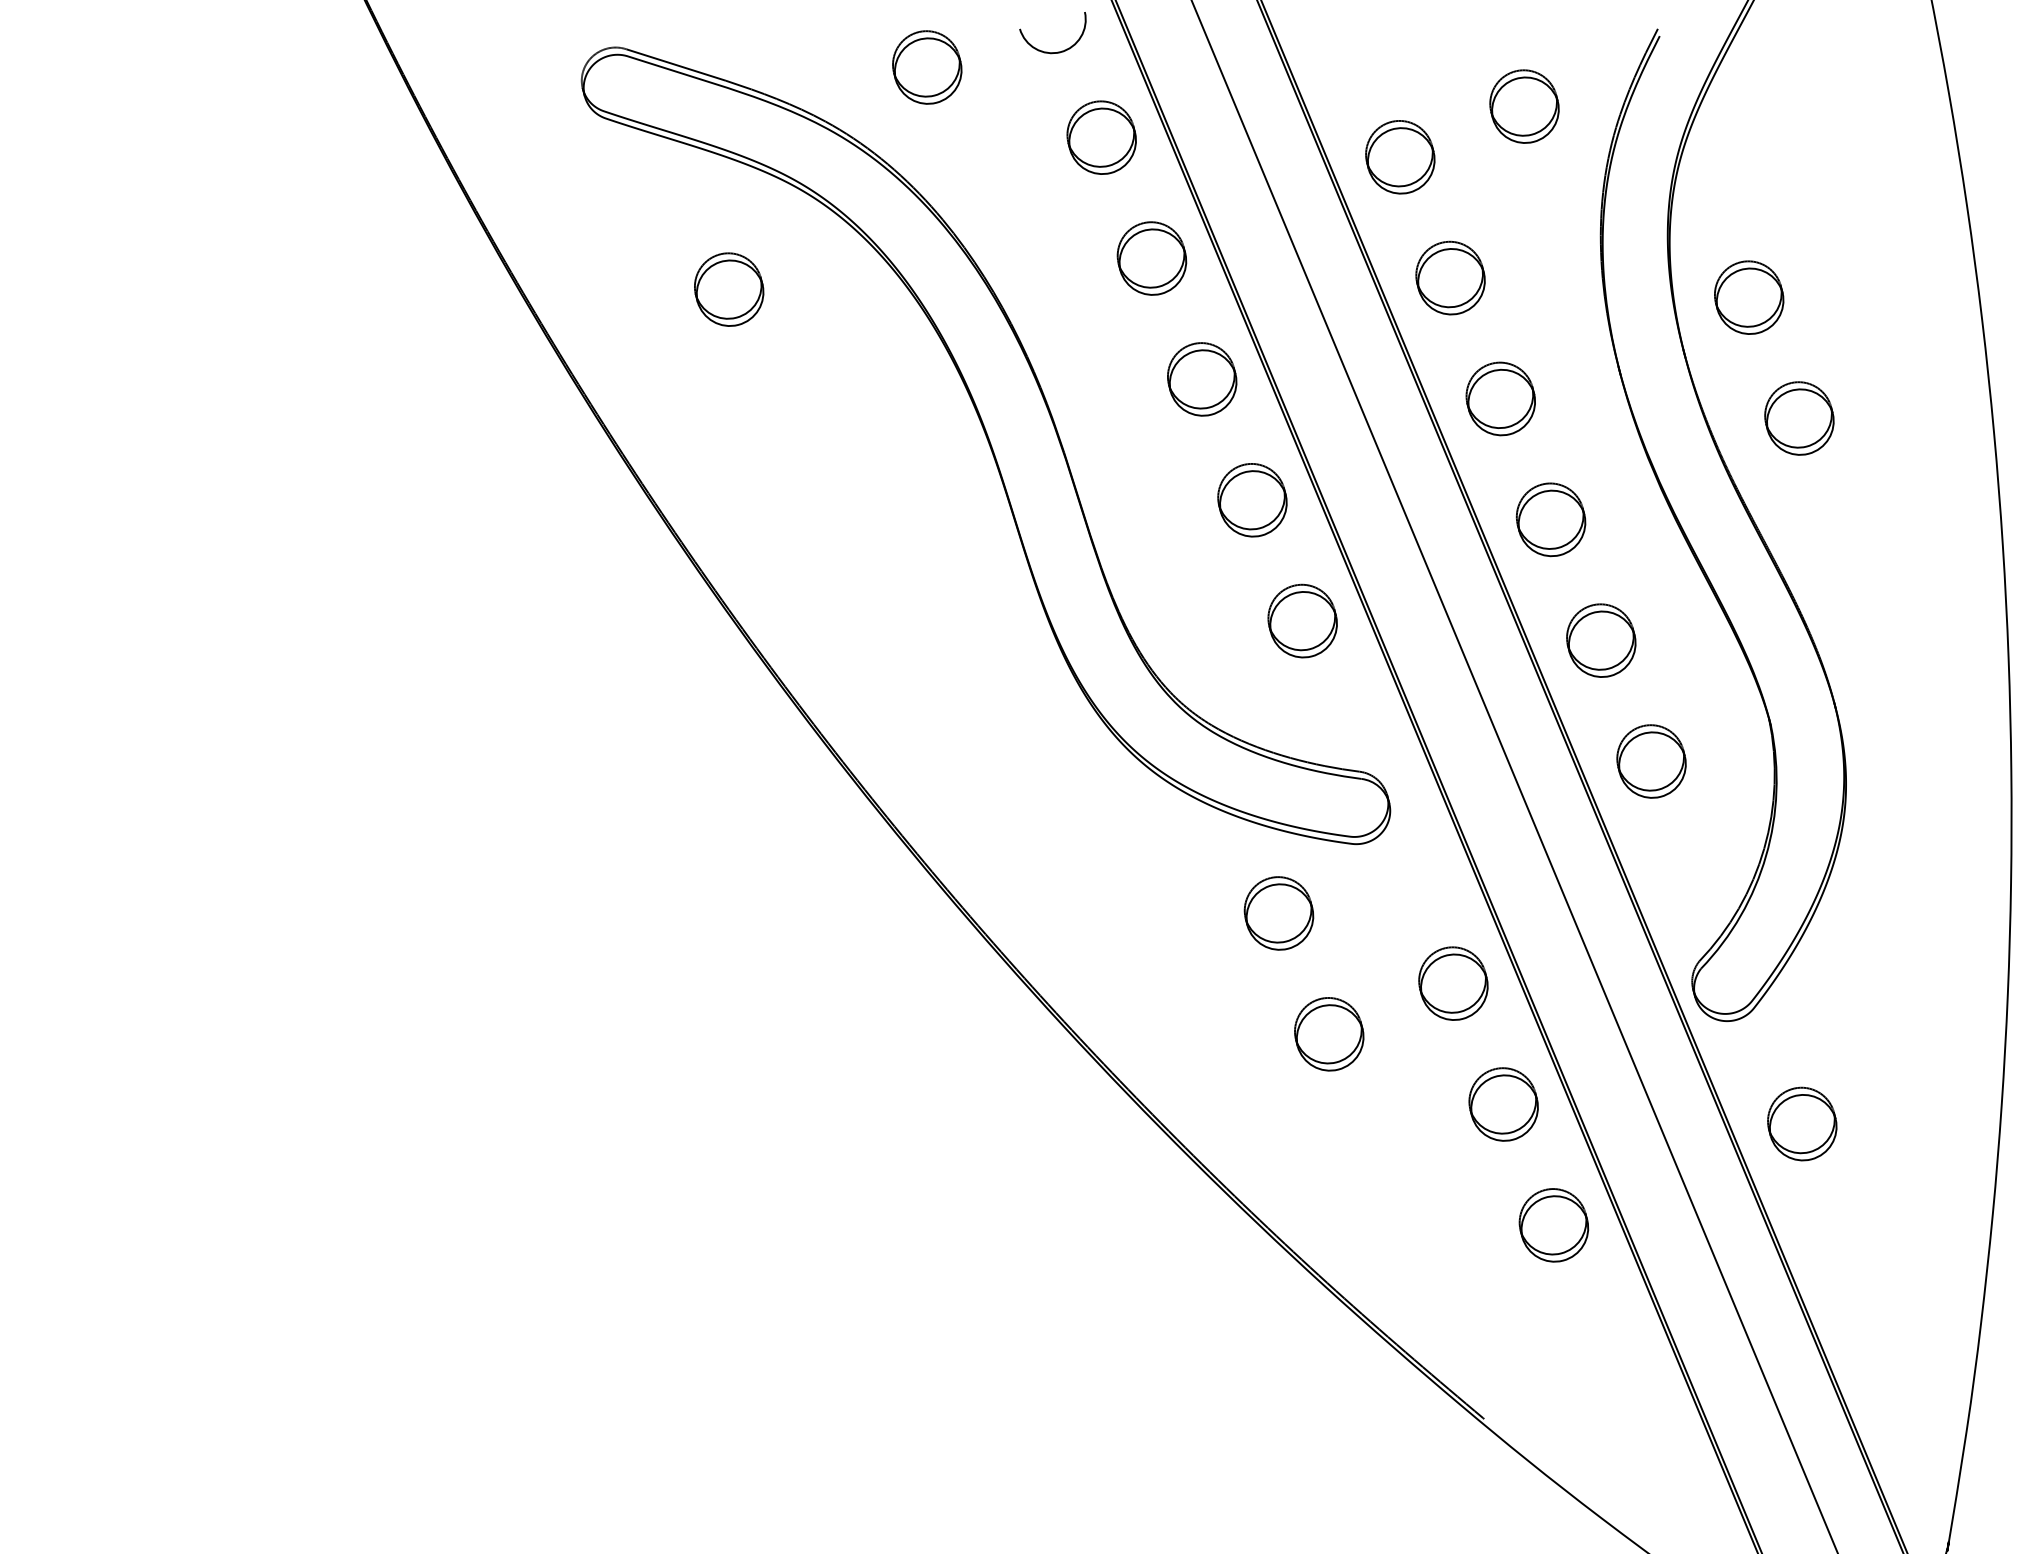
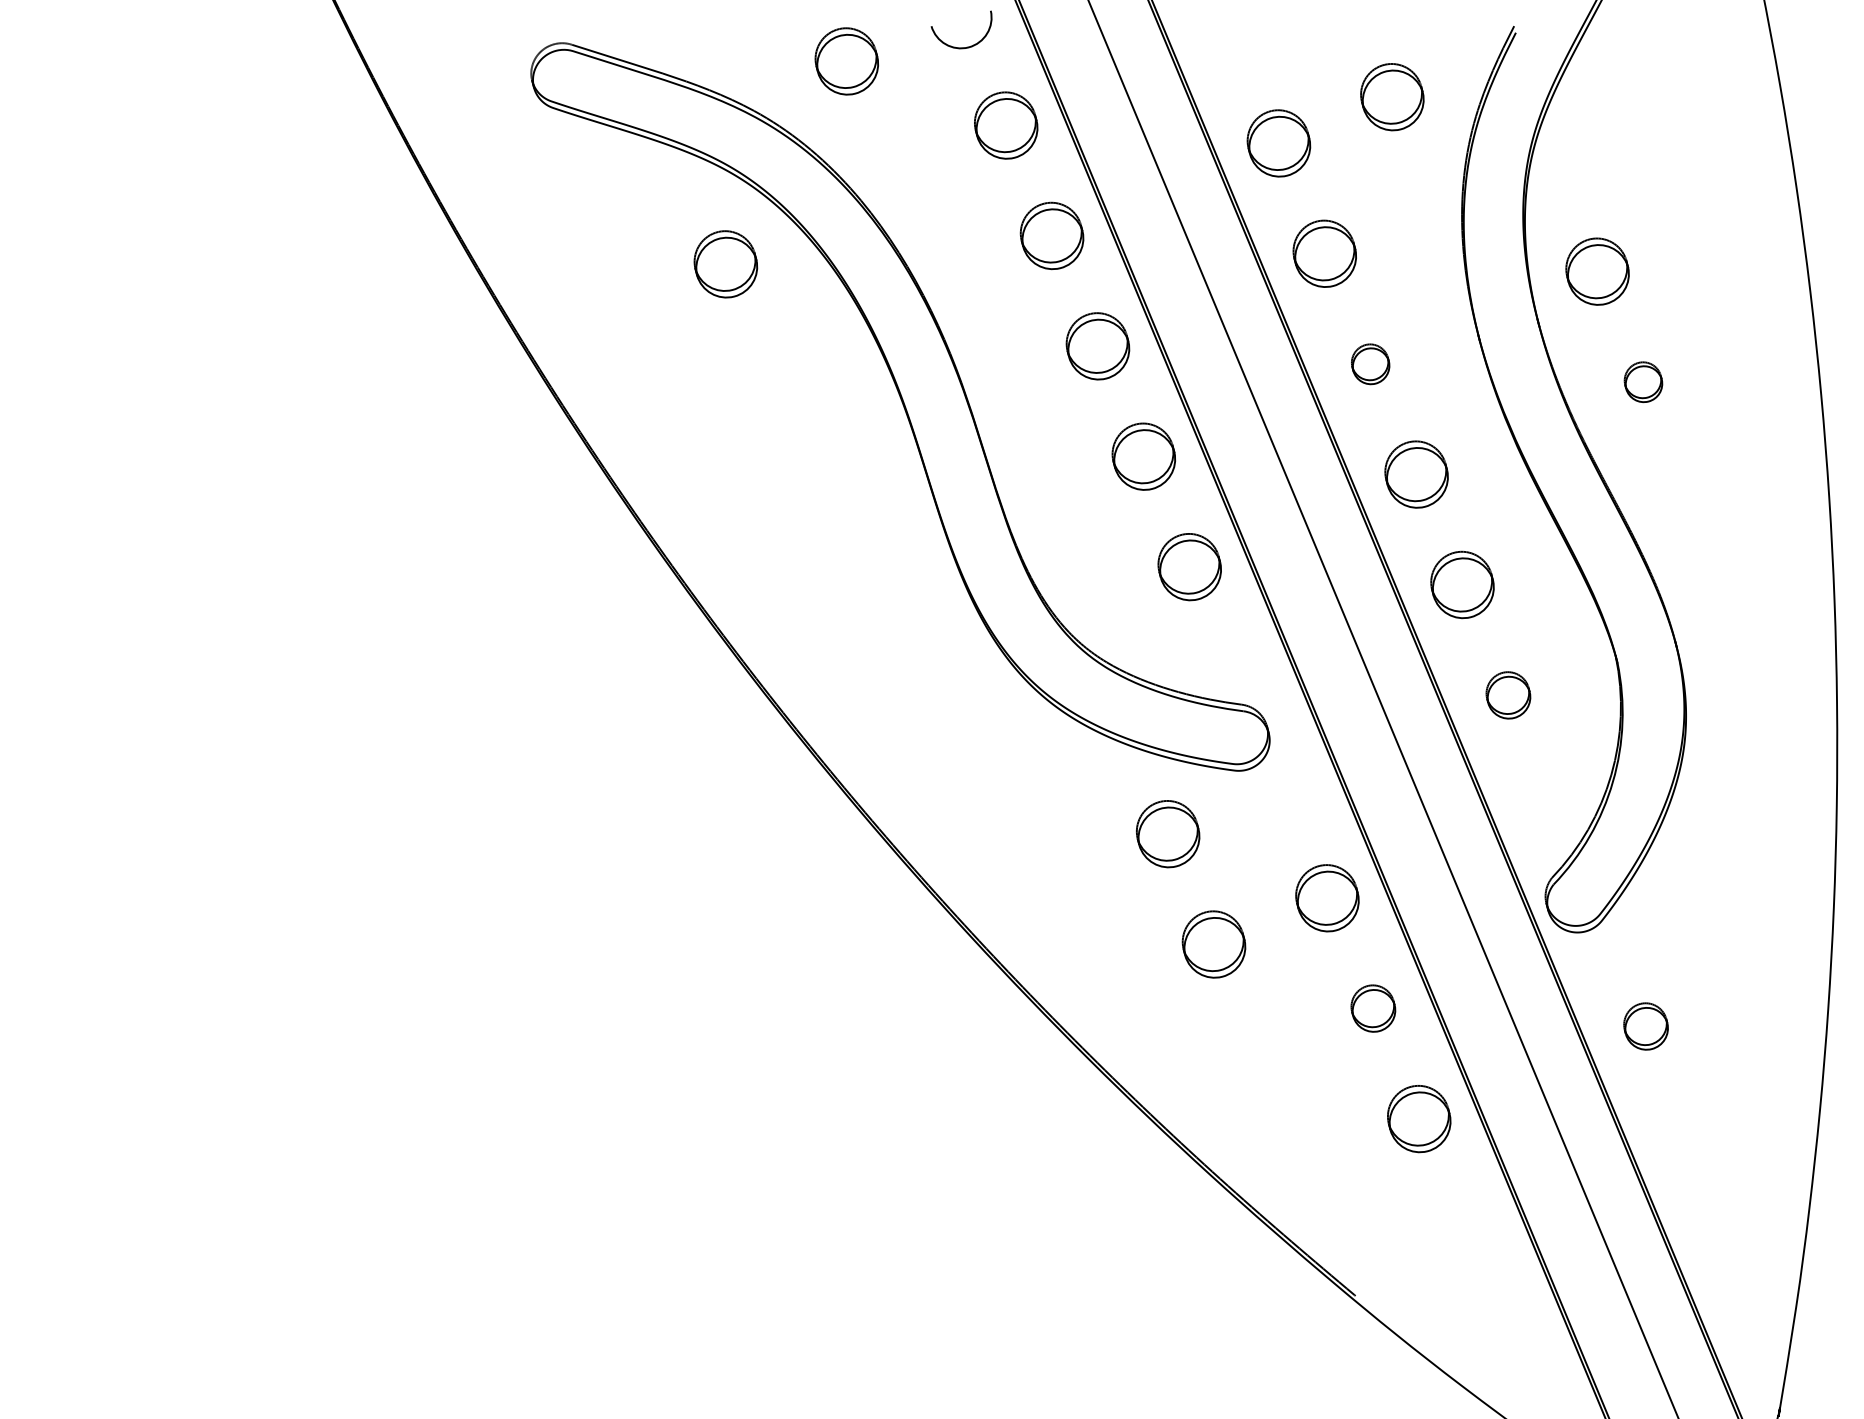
part: (728, 289) -> (725, 264), moved
part: (1500, 399) -> (1370, 364), size x0.6
part: (1799, 419) -> (1643, 382), size x0.6
part: (1651, 761) -> (1508, 695), size x0.7
part: (1503, 1104) -> (1373, 1008), size x0.7
part: (1801, 1124) -> (1645, 1026), size x0.7

